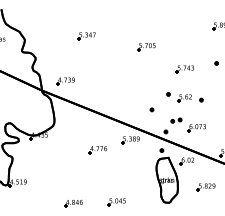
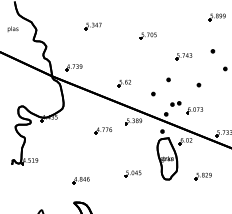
part: (183, 98) -> (123, 83), moved
part: (205, 187) -> (202, 176), moved
part: (116, 201) -> (132, 173), moved

